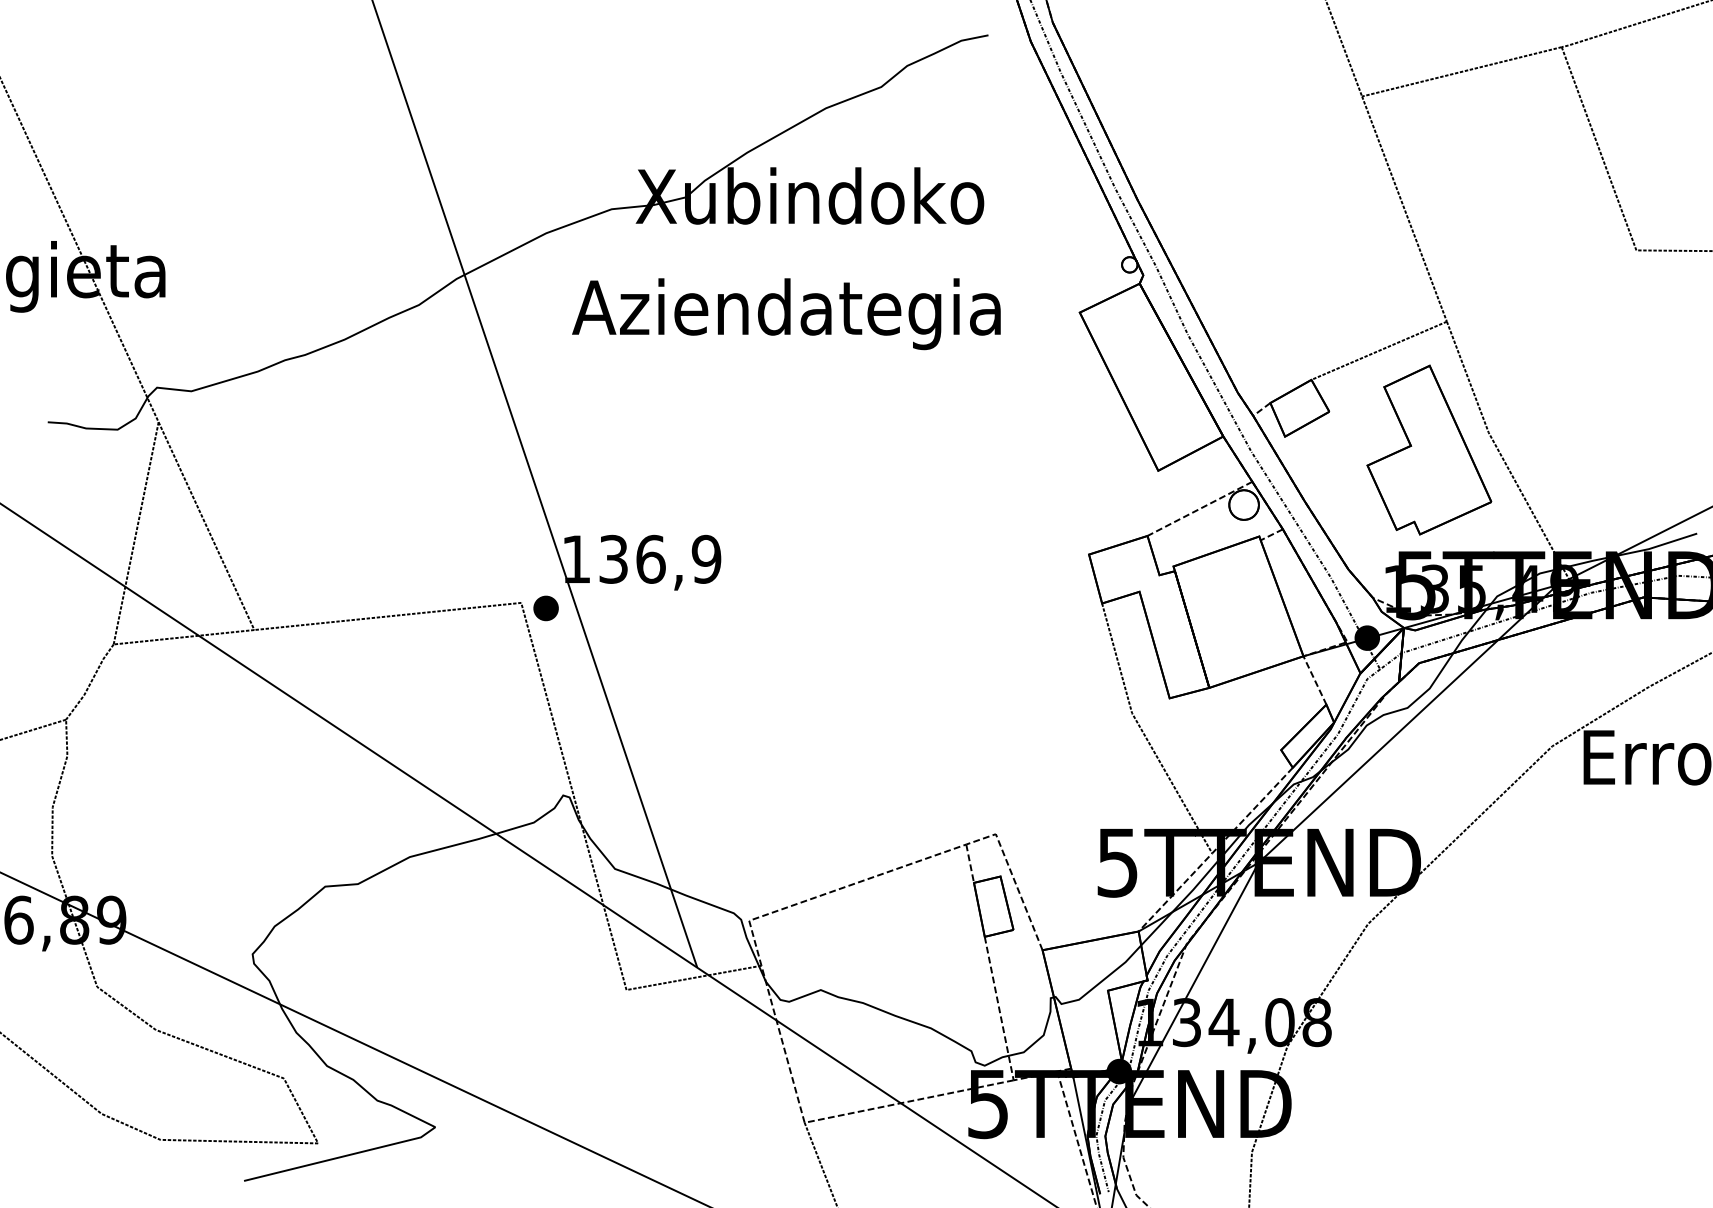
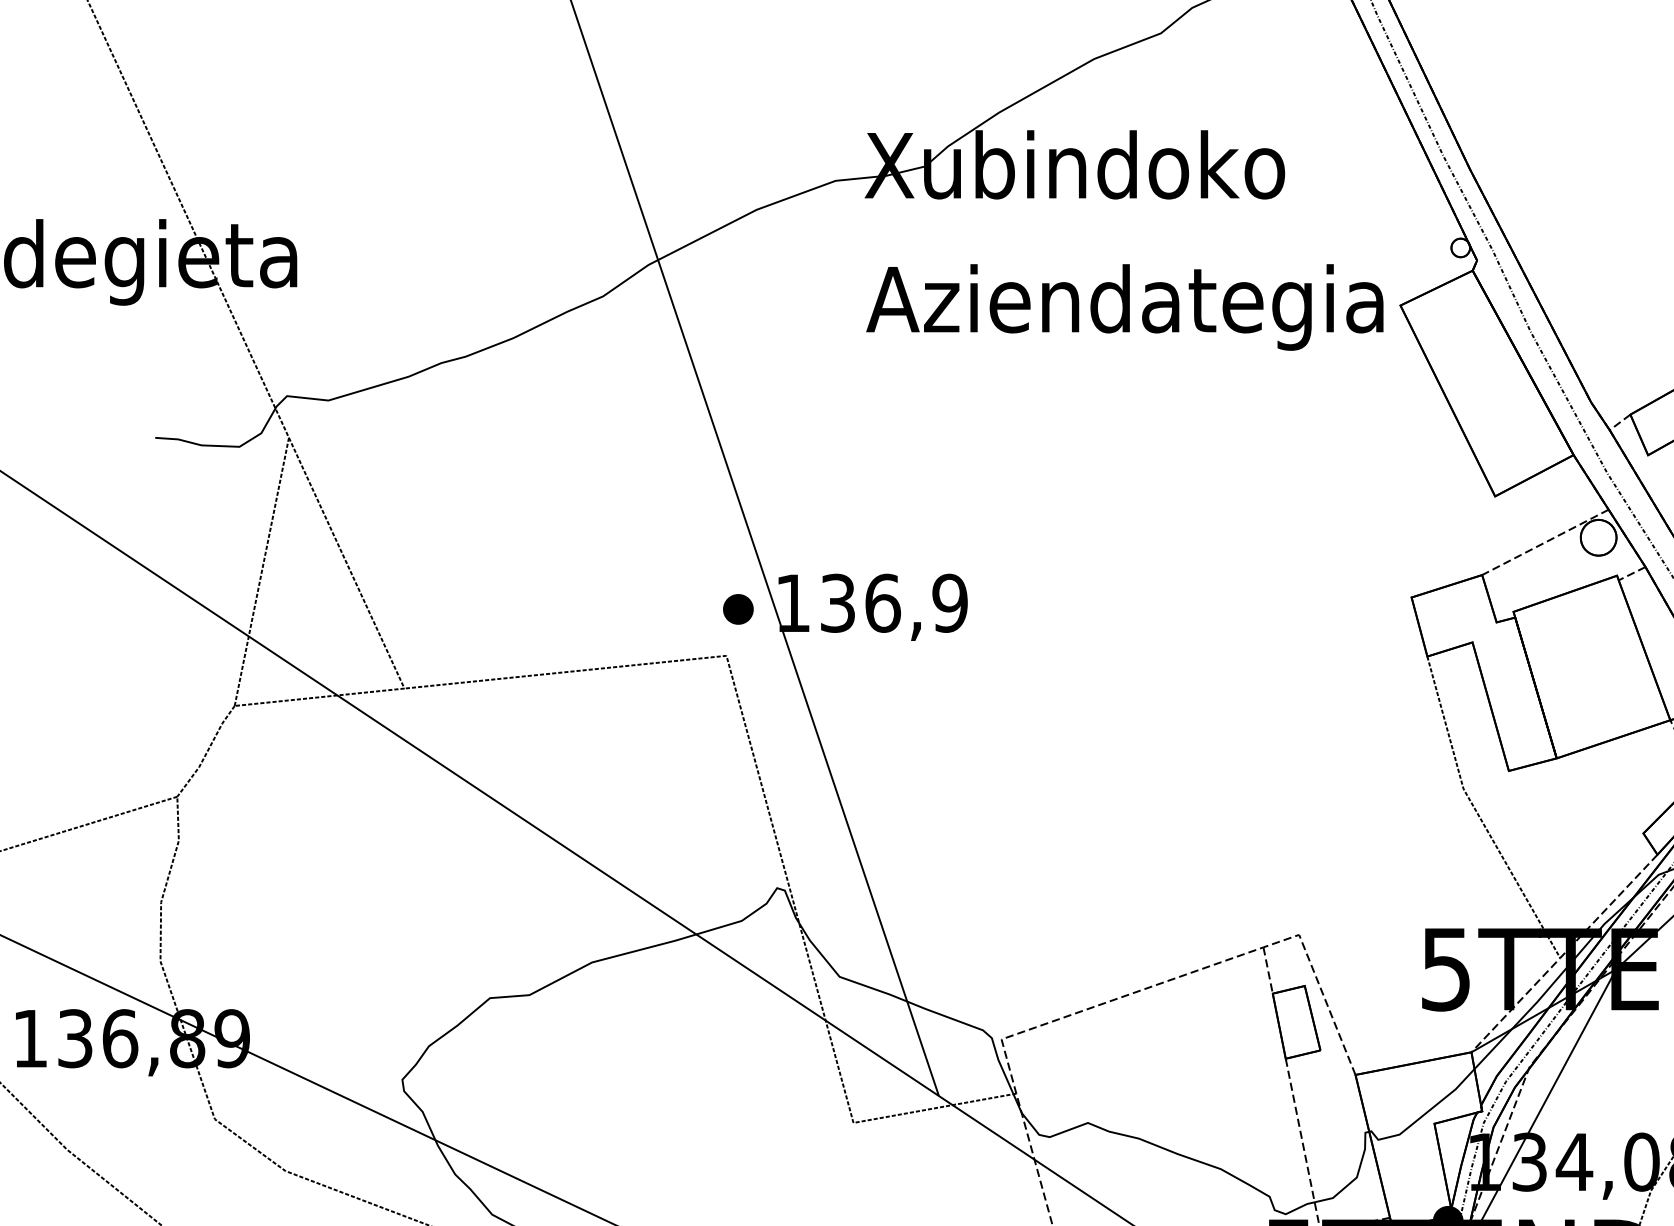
text: (786, 314) -> (1124, 307), moved
part: (545, 608) -> (737, 609), moved

